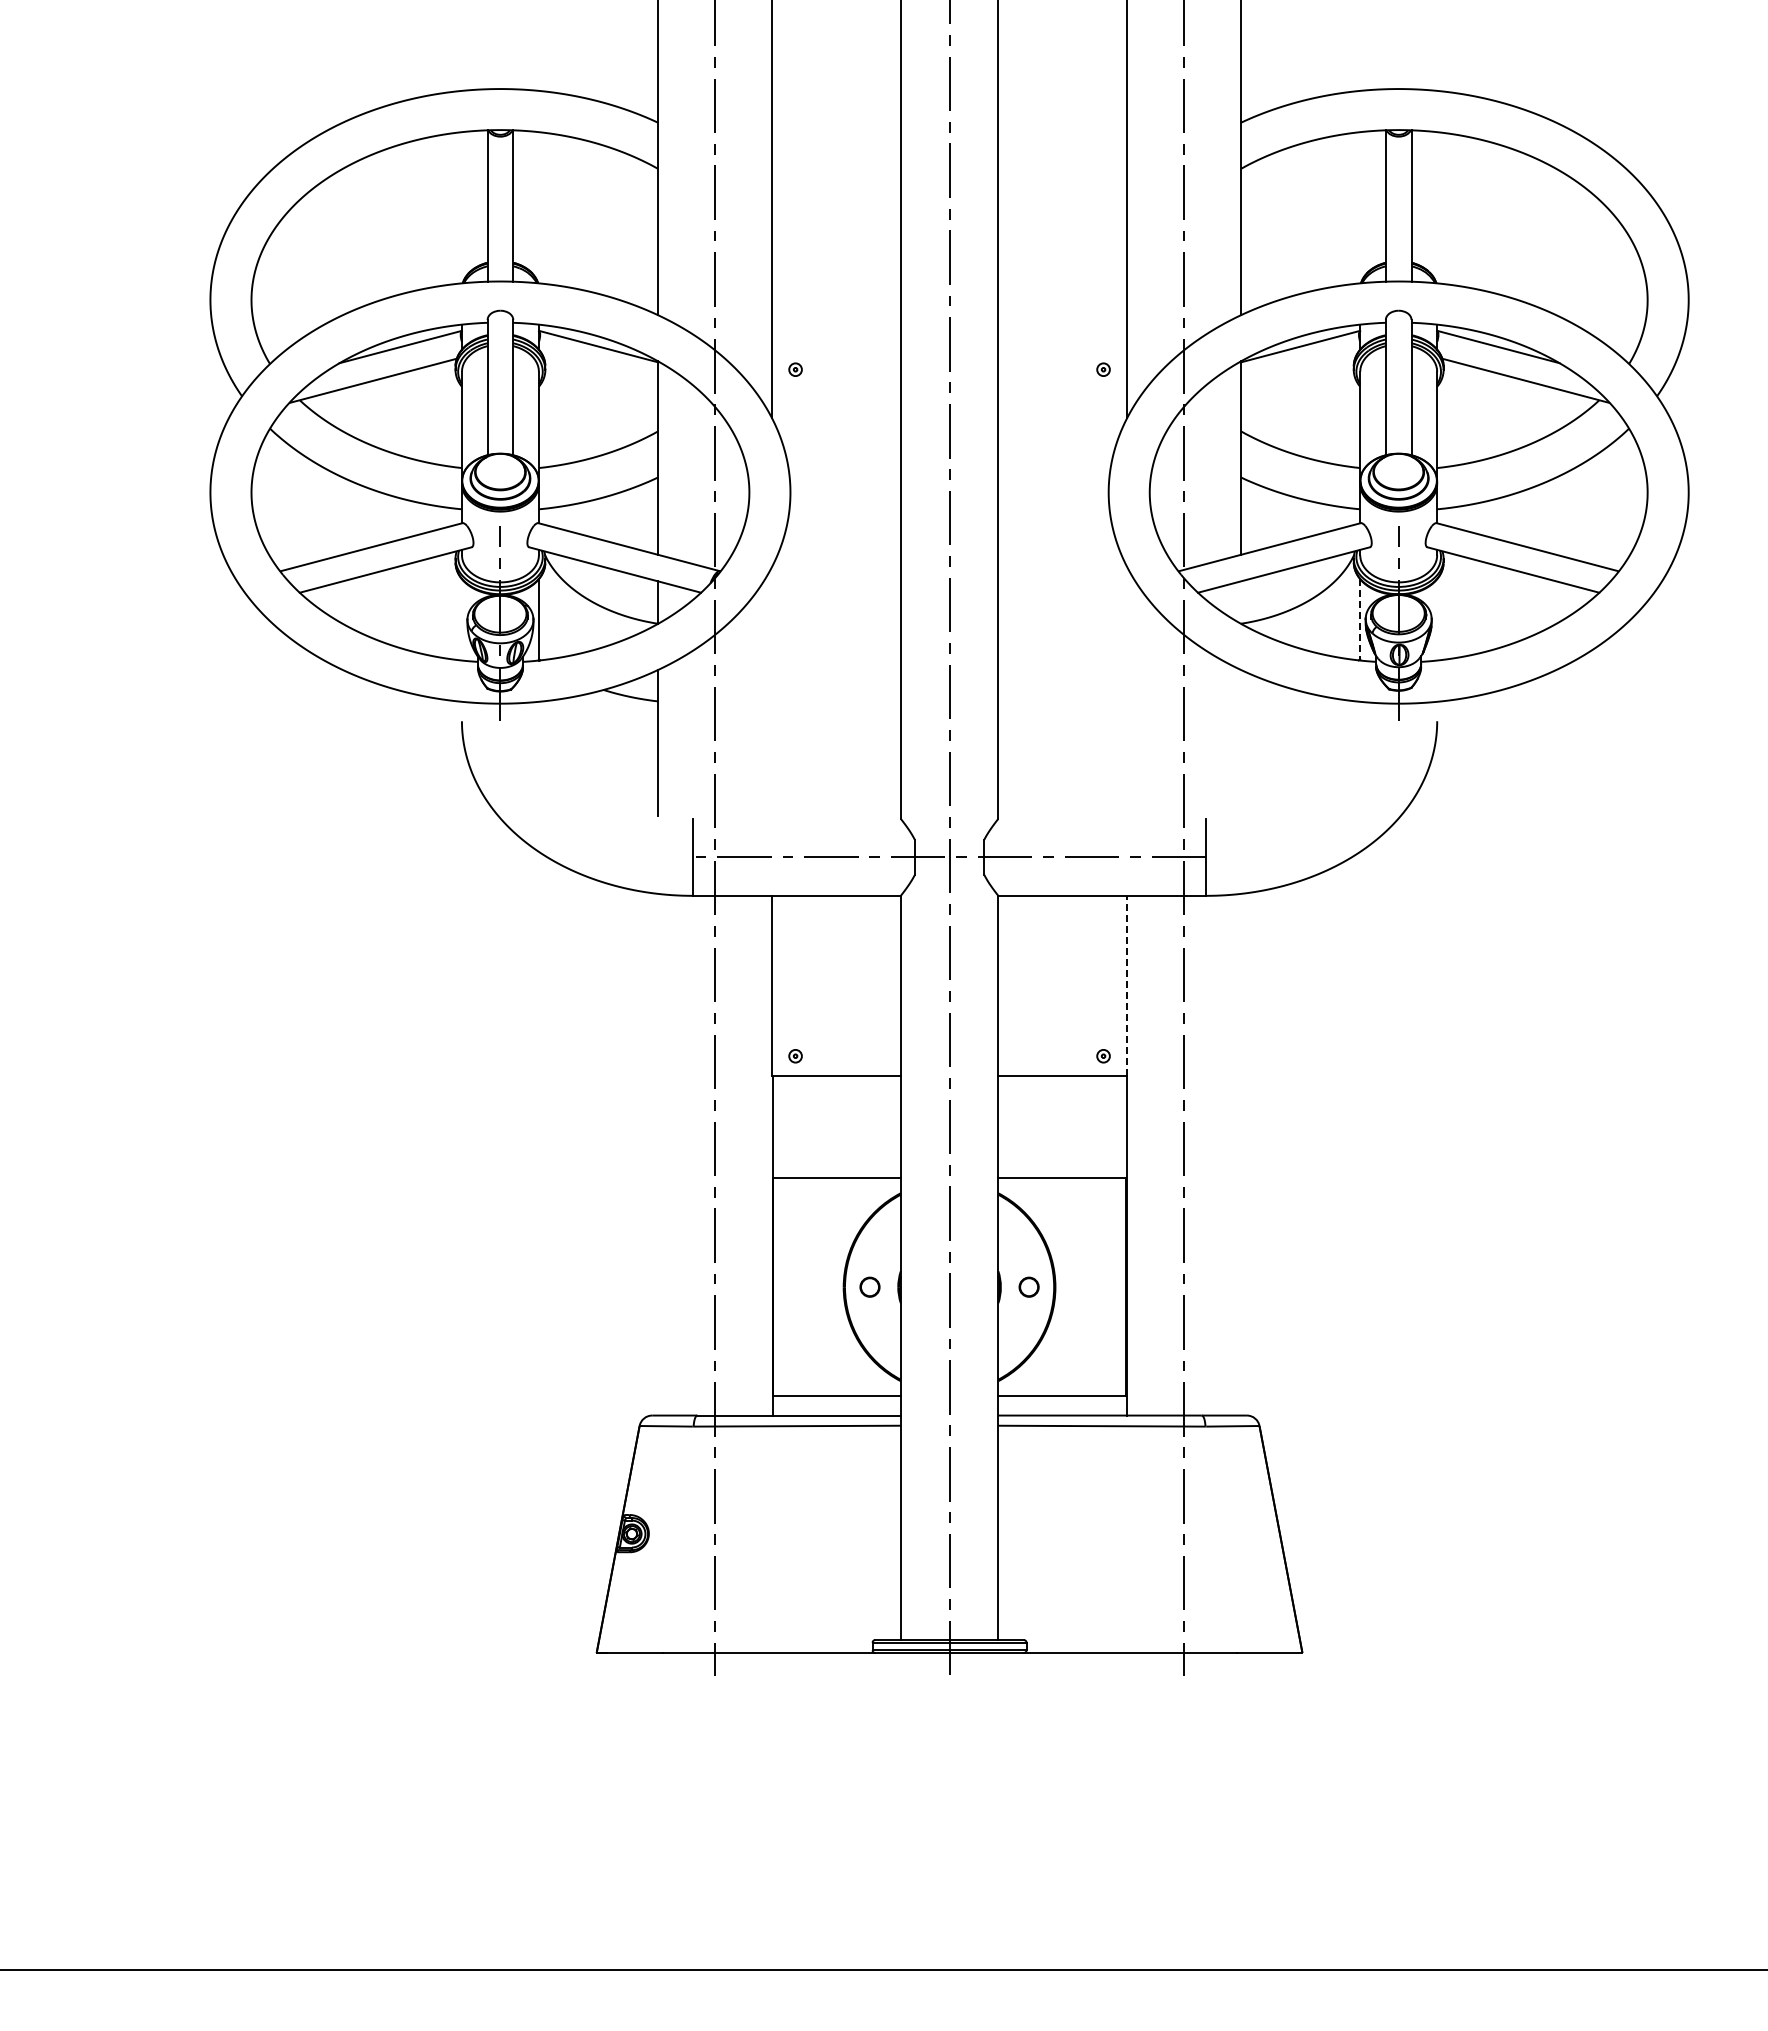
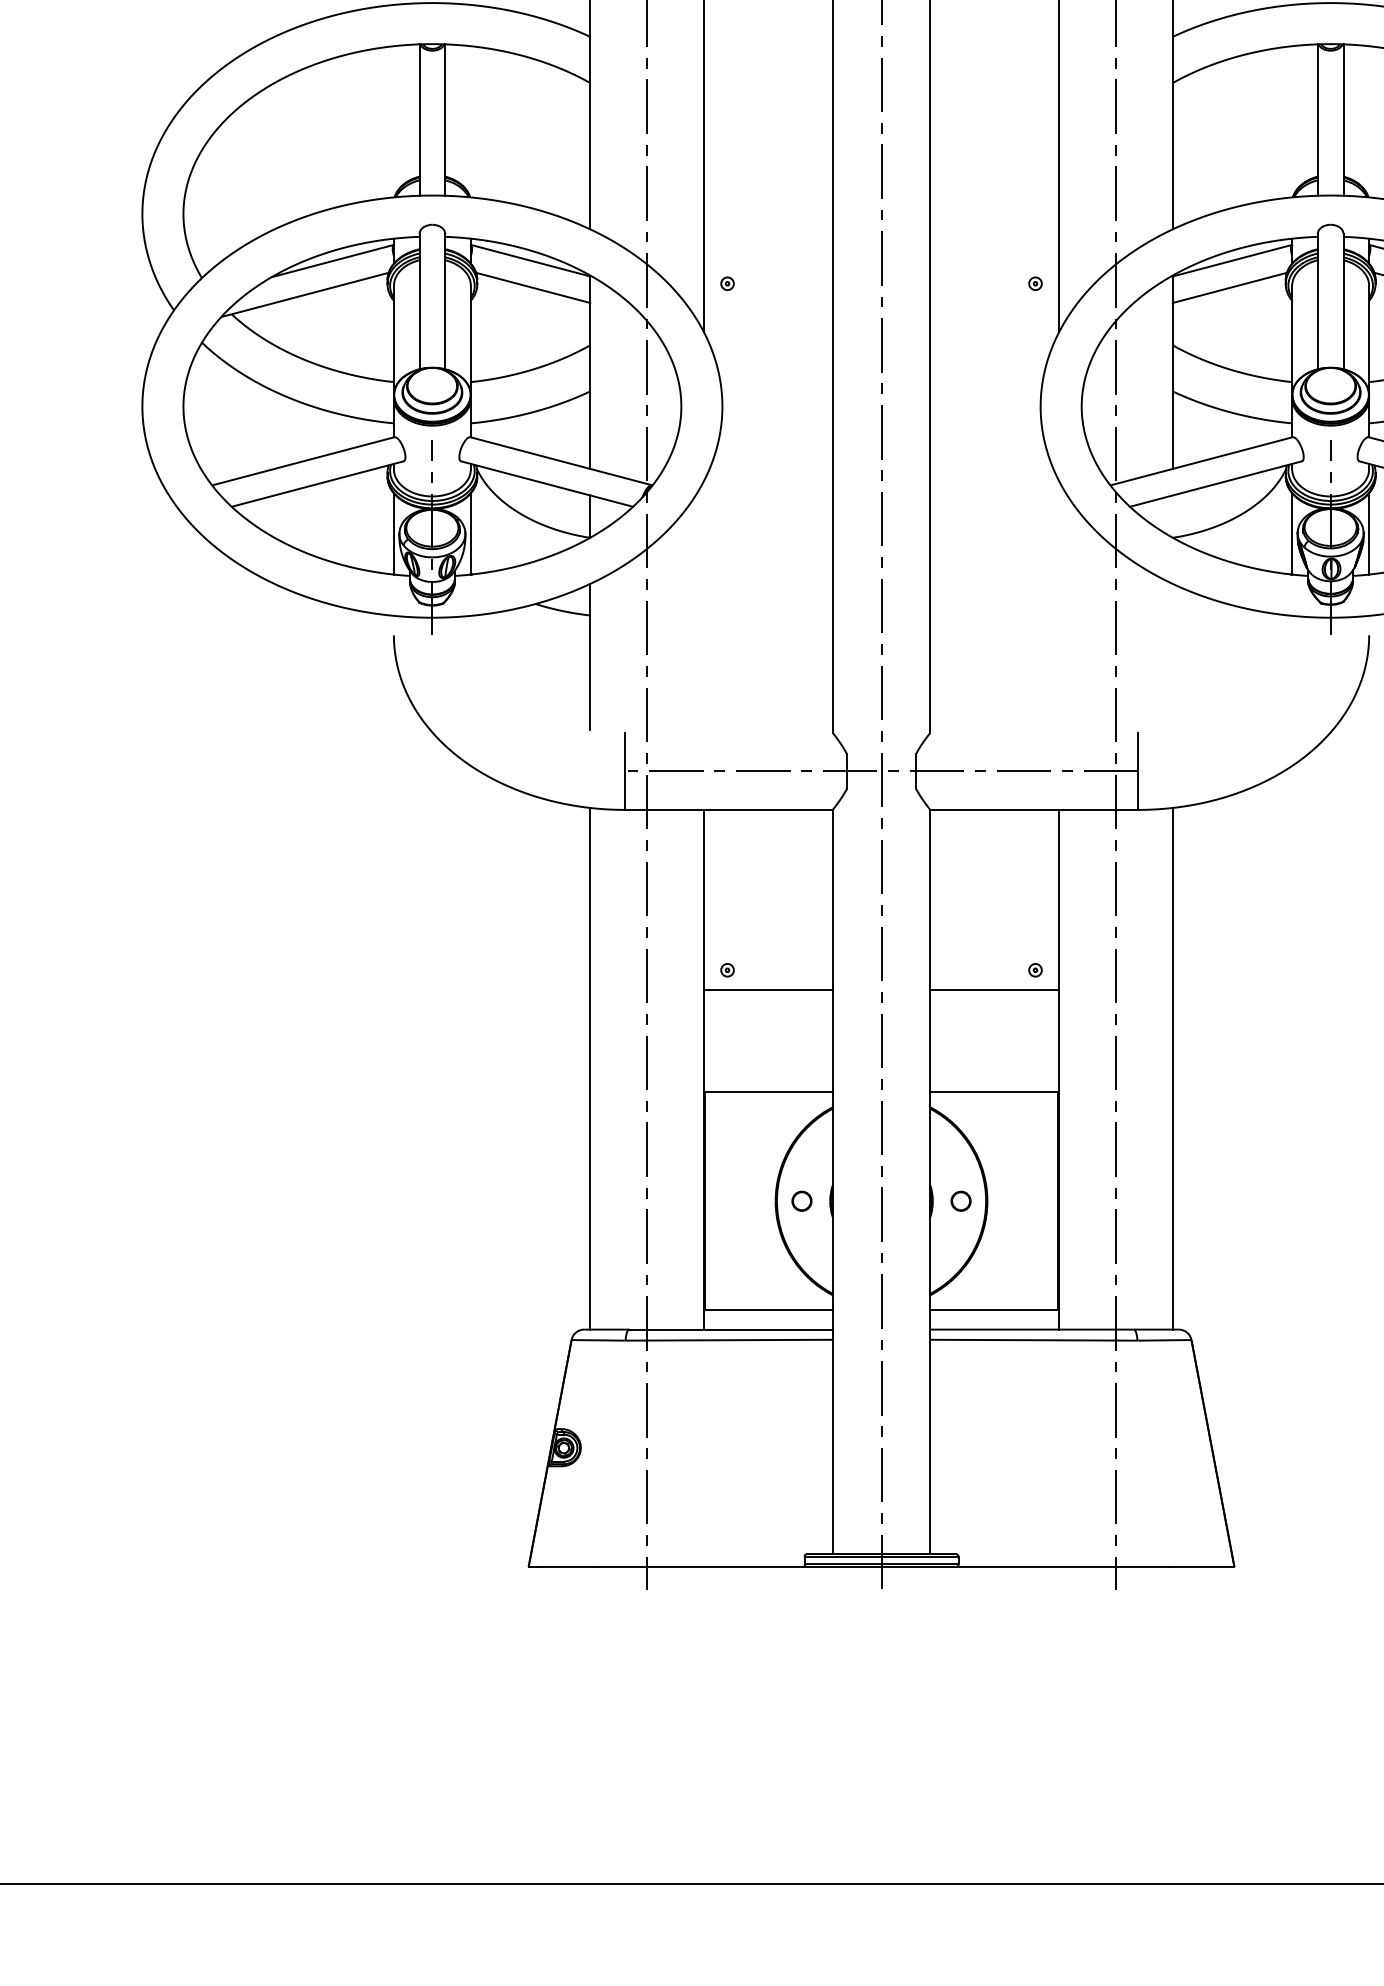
line: (601, 373) -> (533, 287), added
line: (1297, 373) -> (1229, 287), added
line: (461, 619) -> (393, 533), added
line: (1360, 619) -> (1292, 533), dashed -> solid
line: (1437, 619) -> (1369, 533), added
line: (1127, 985) -> (1059, 899), dashed -> solid
line: (658, 1154) -> (590, 1068), added
line: (1240, 1154) -> (1172, 1068), added

